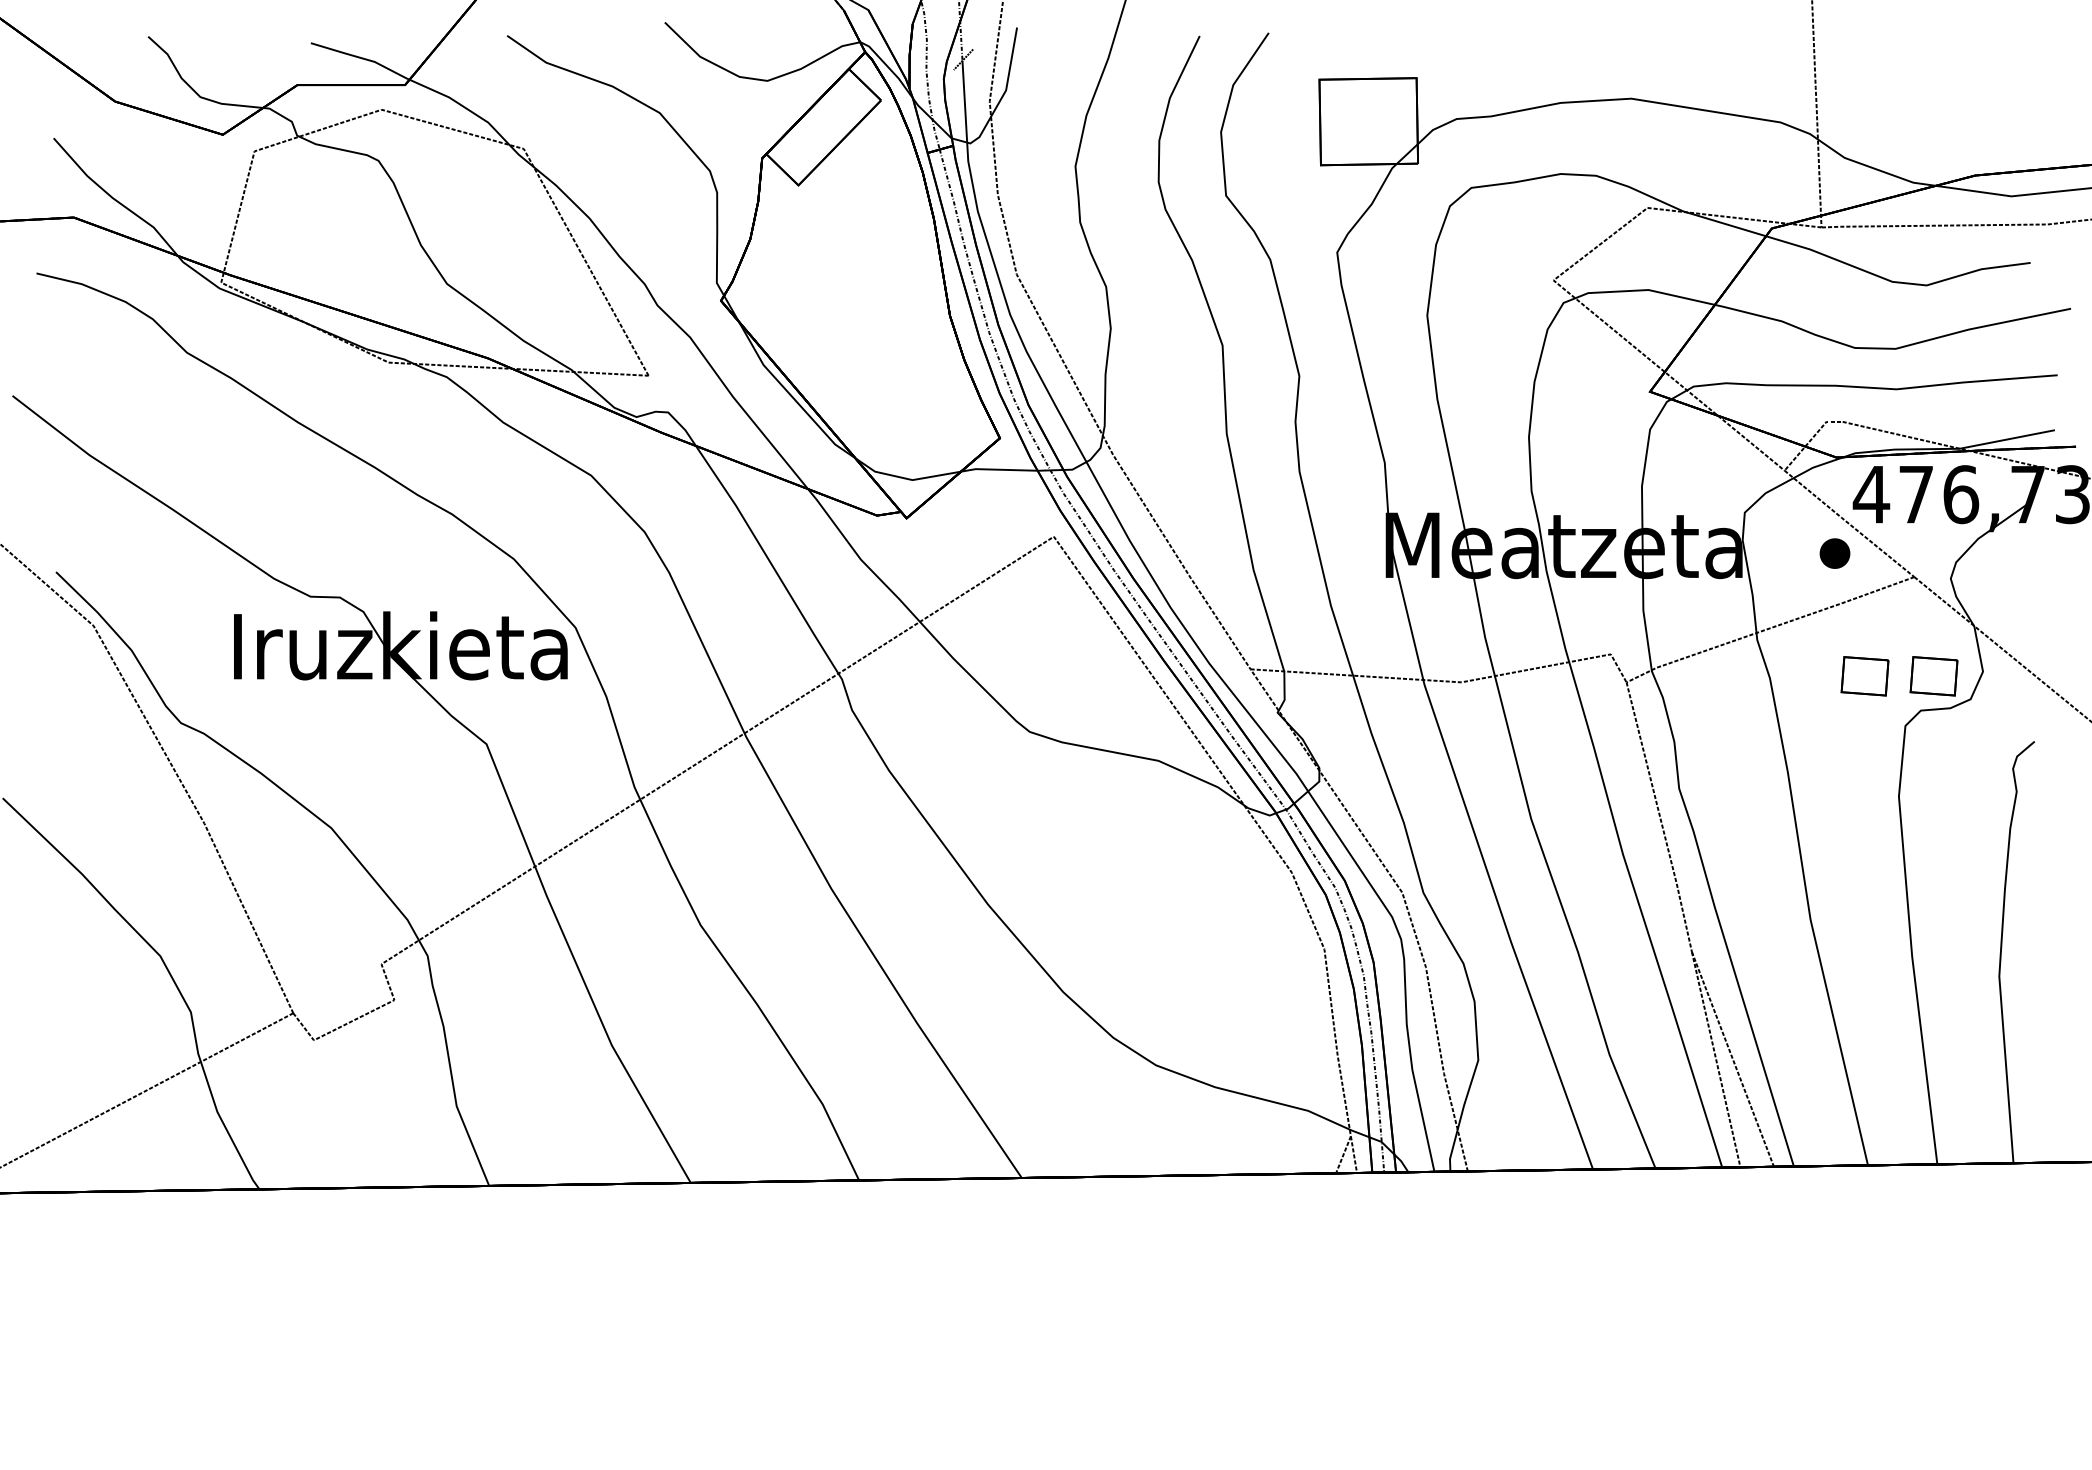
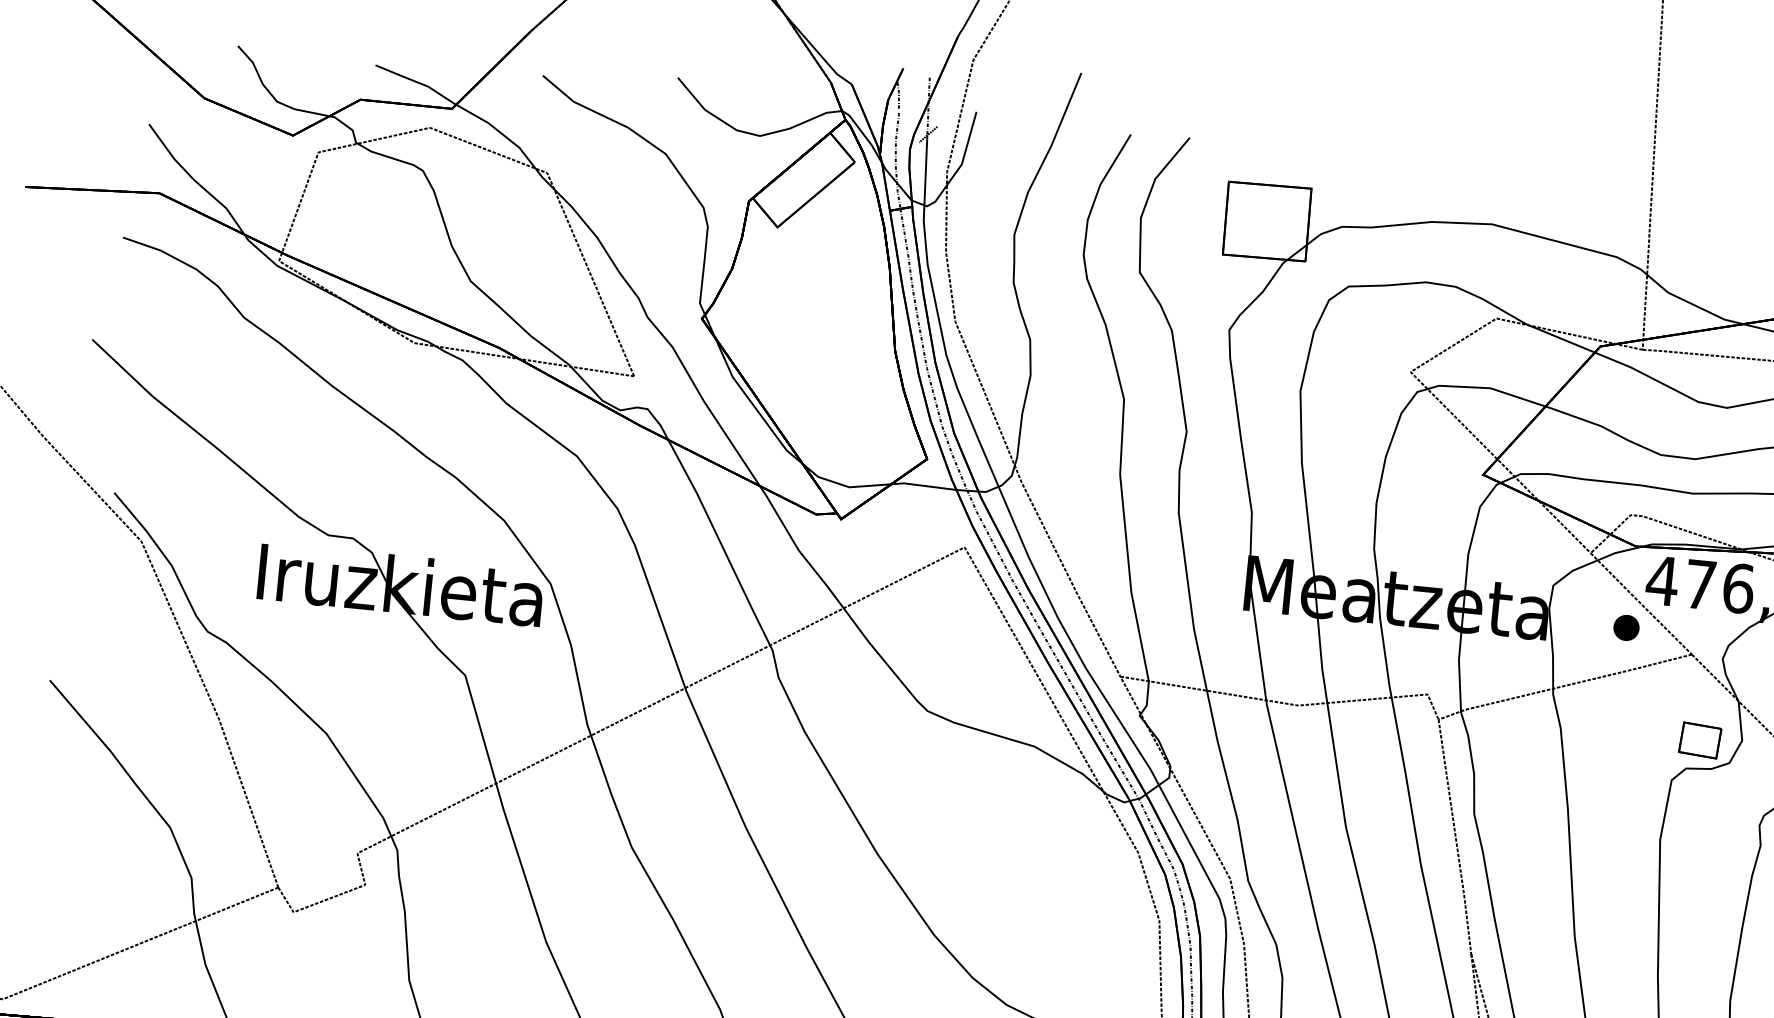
part: (1864, 676) -> (1641, 734), removed

